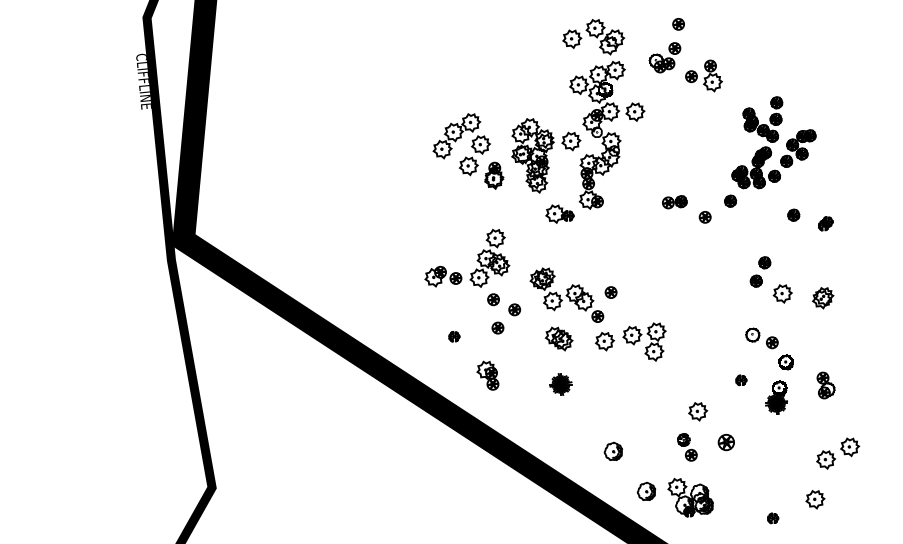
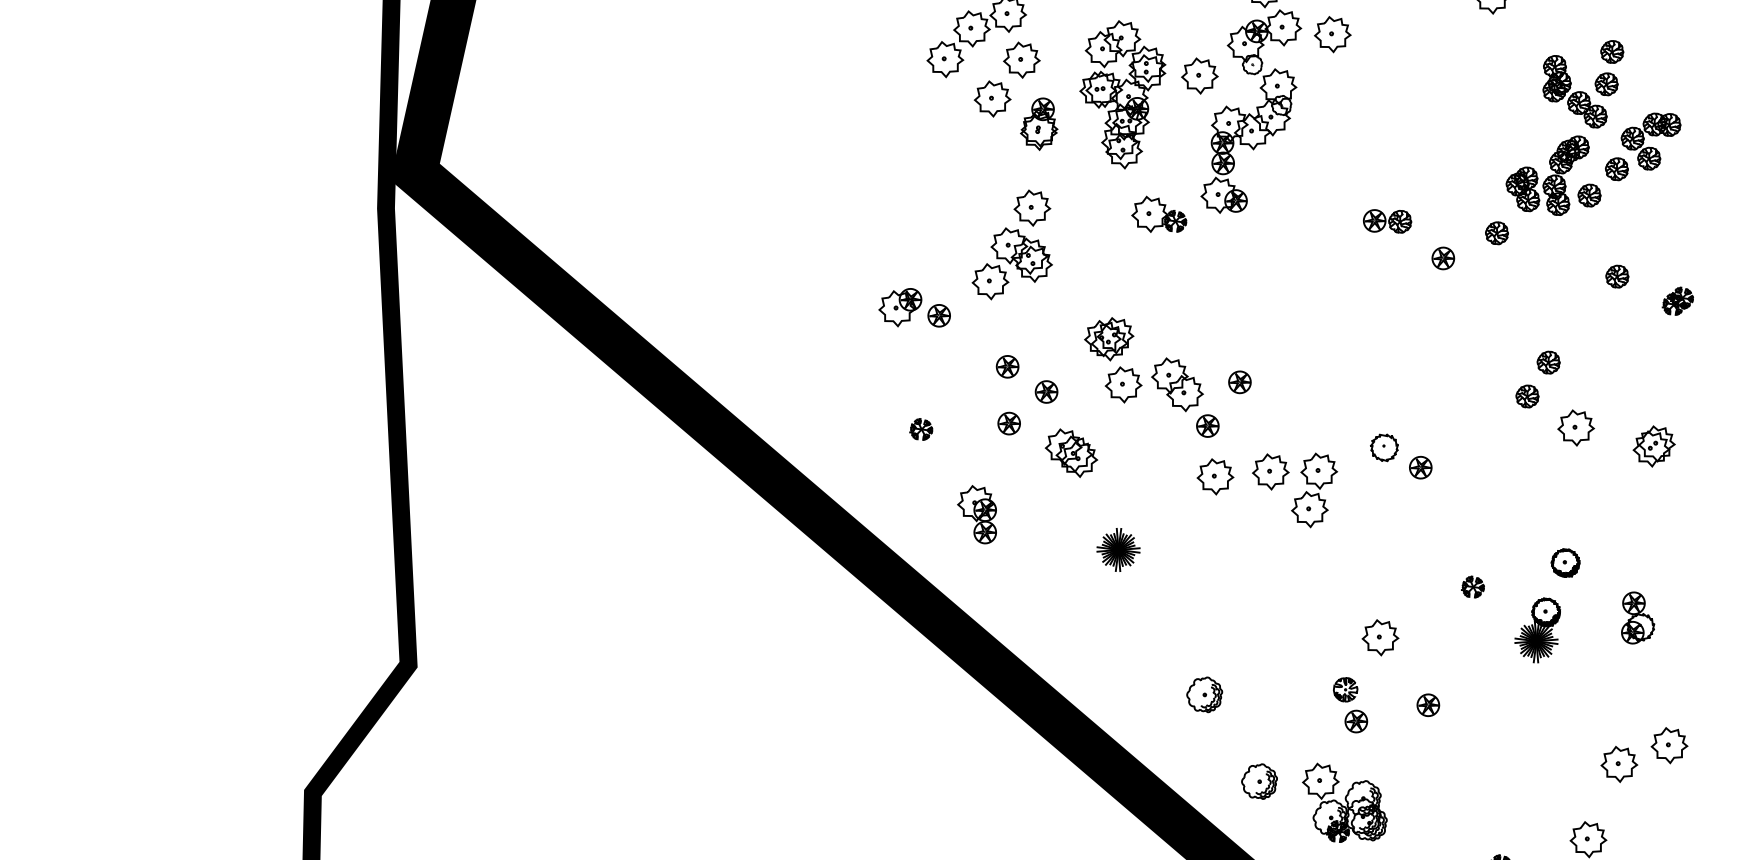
part: (489, 257) -> (1015, 243), moved
part: (558, 338) -> (1070, 452), moved
part: (761, 338) -> (1400, 456), moved
part: (726, 442) -> (1428, 705), size x0.71

